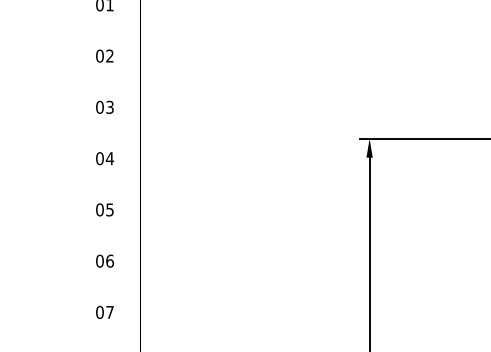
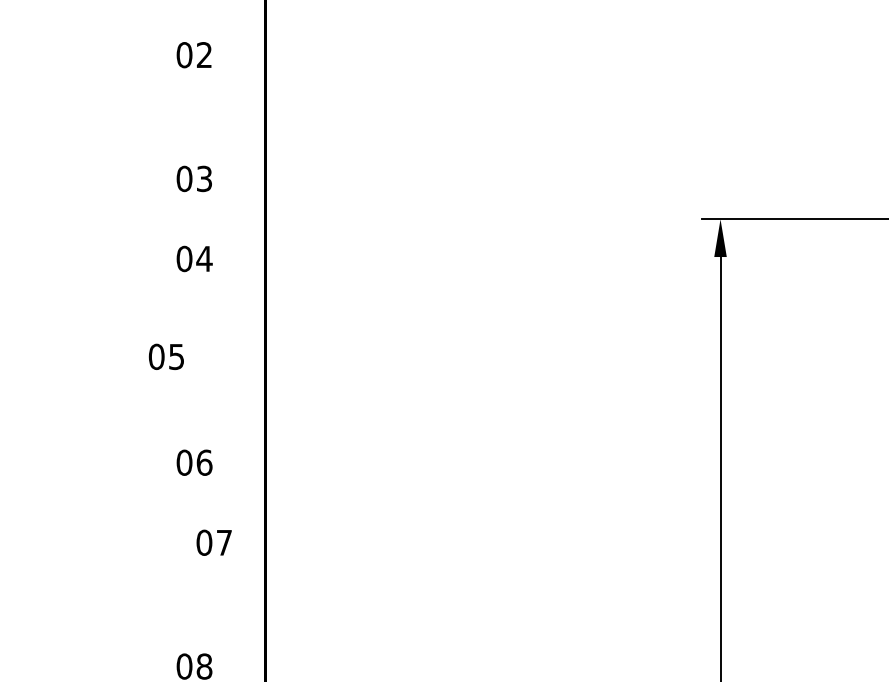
text: (104, 106) -> (193, 177), moved
text: (104, 209) -> (165, 356), moved
text: (104, 311) -> (213, 540), moved

